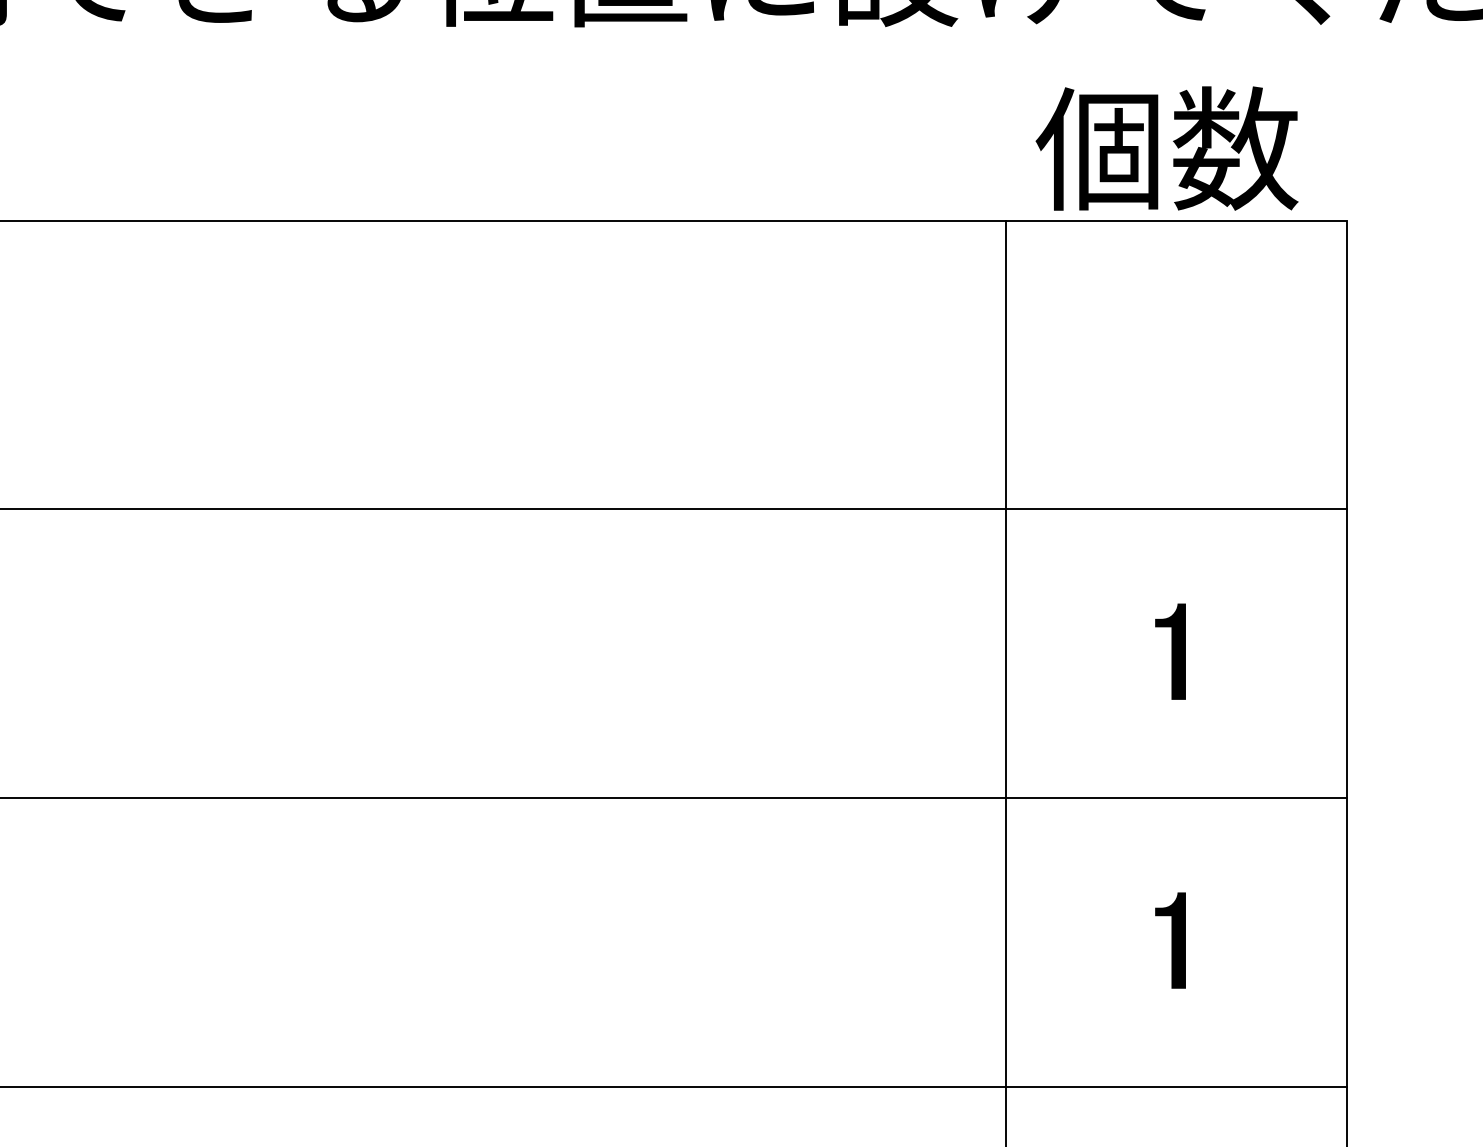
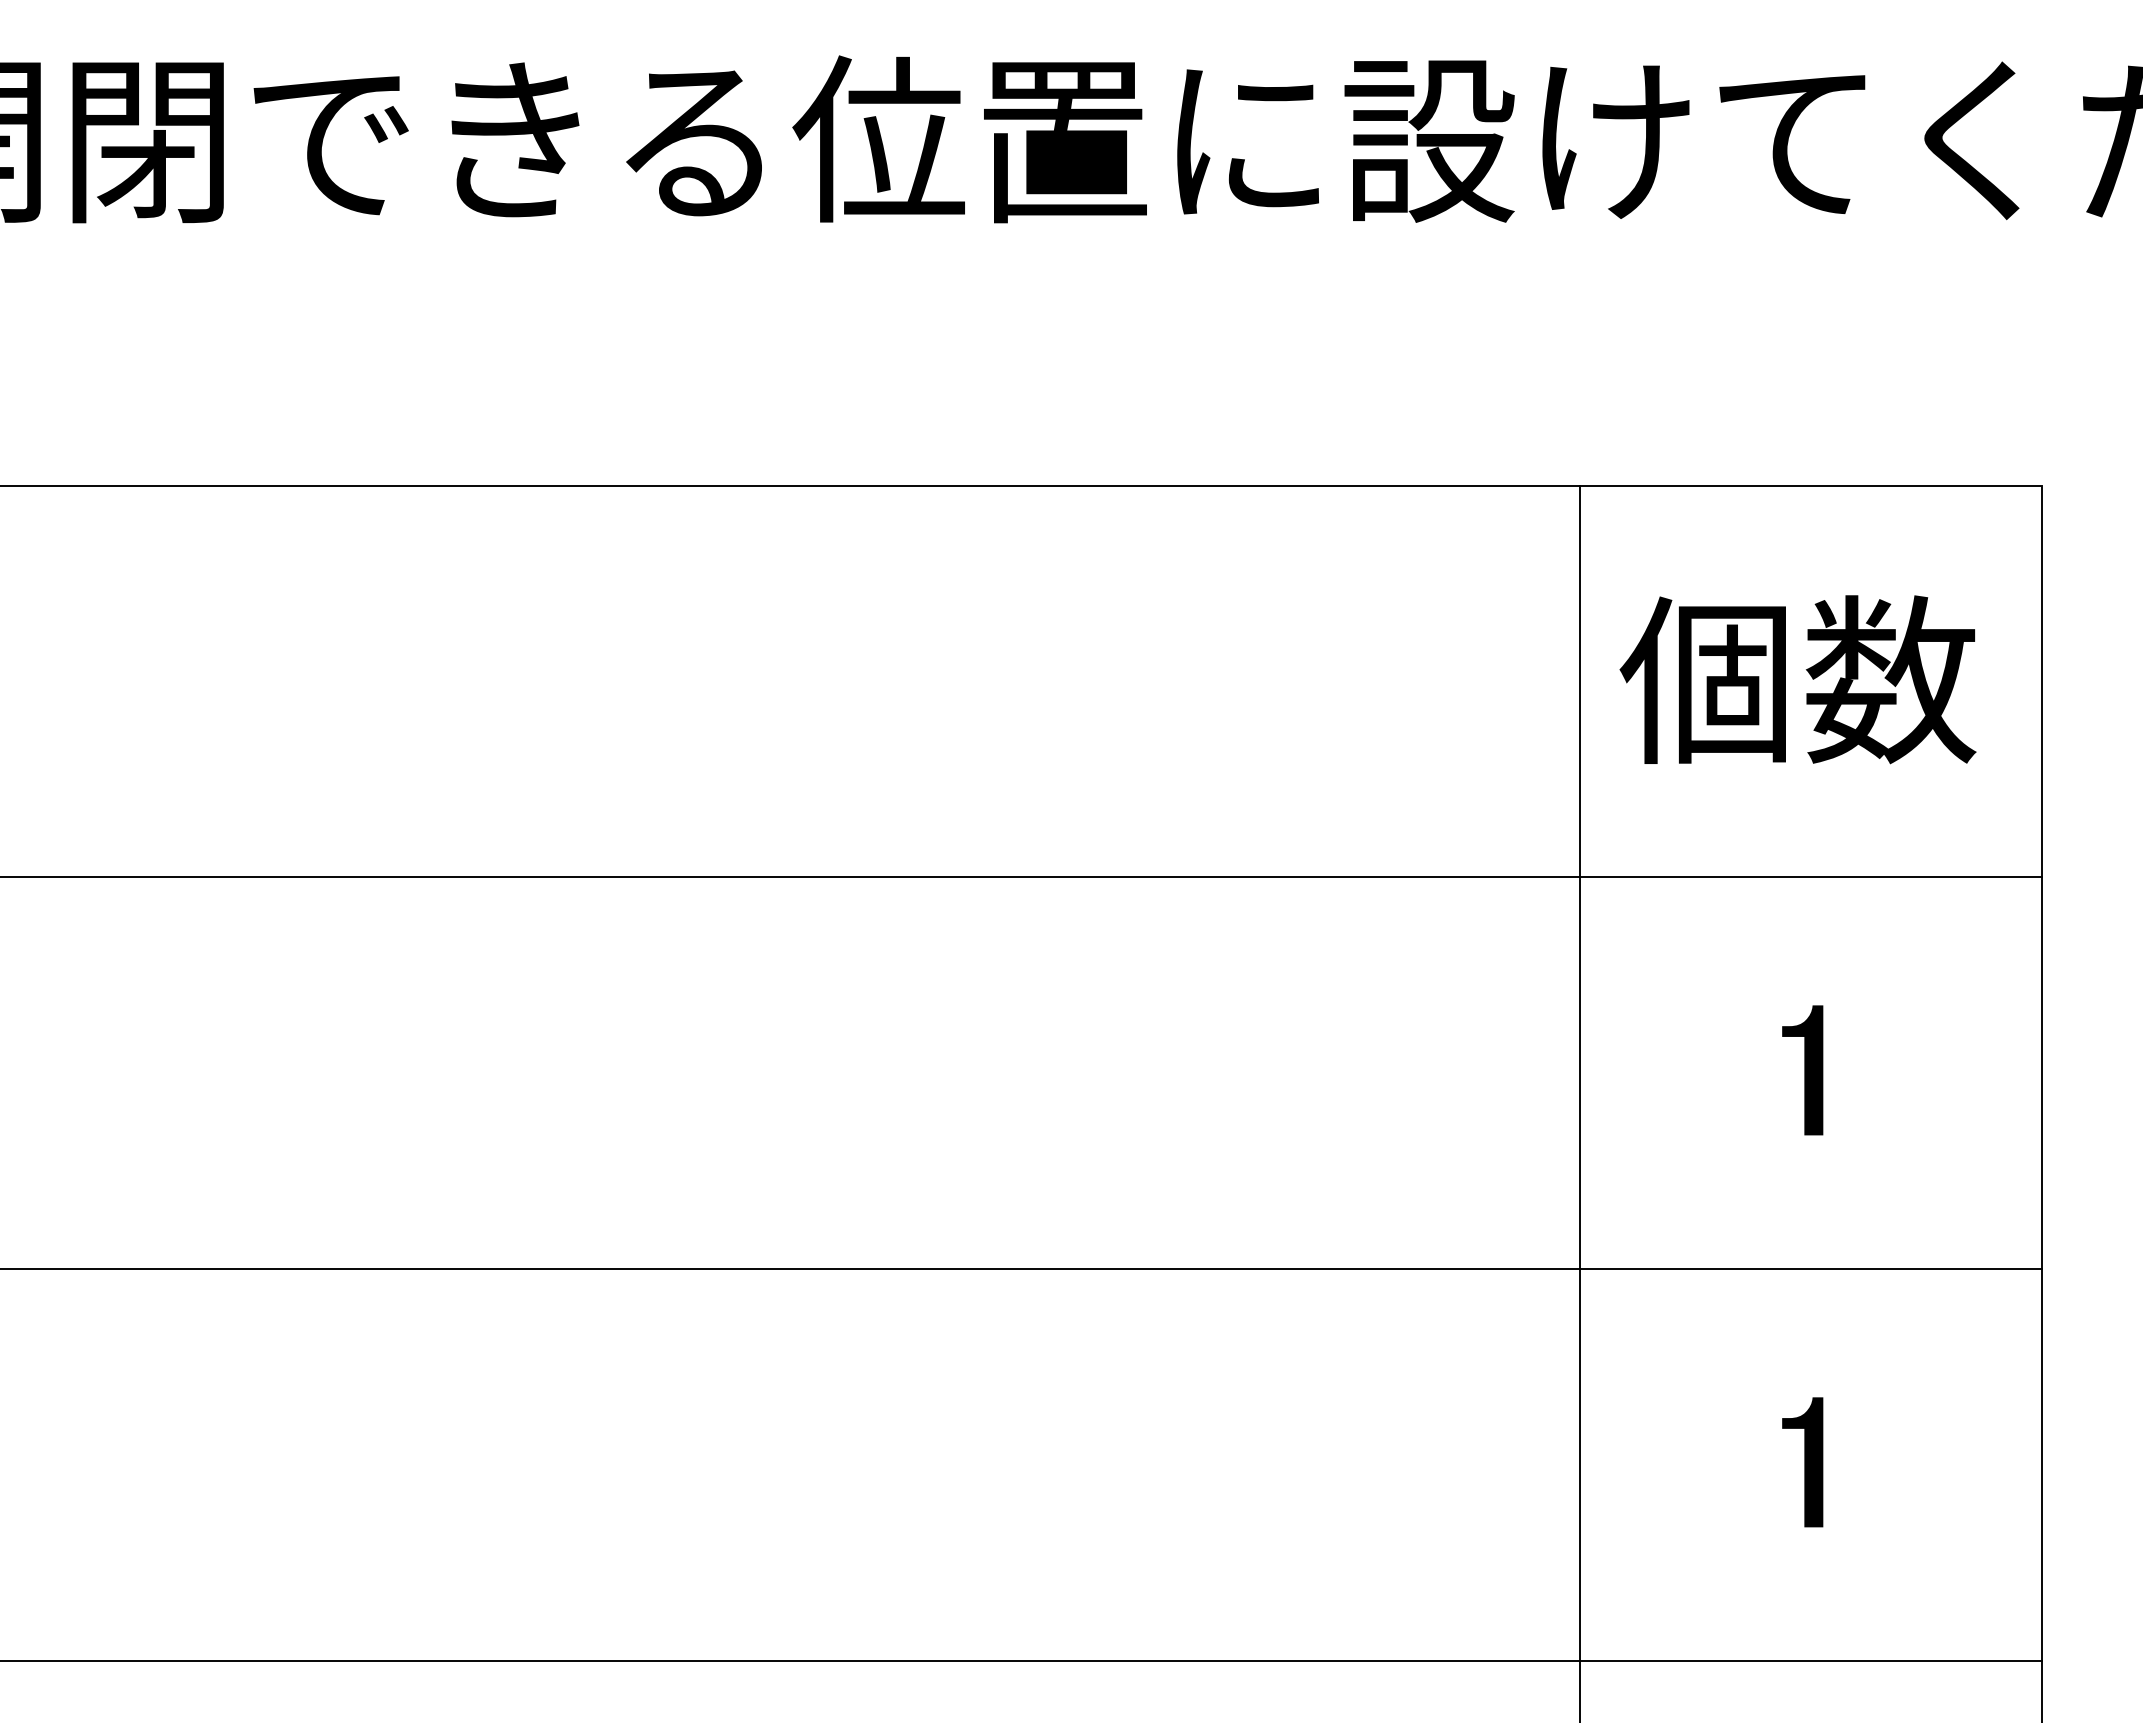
text: (1166, 148) -> (1797, 679), moved

